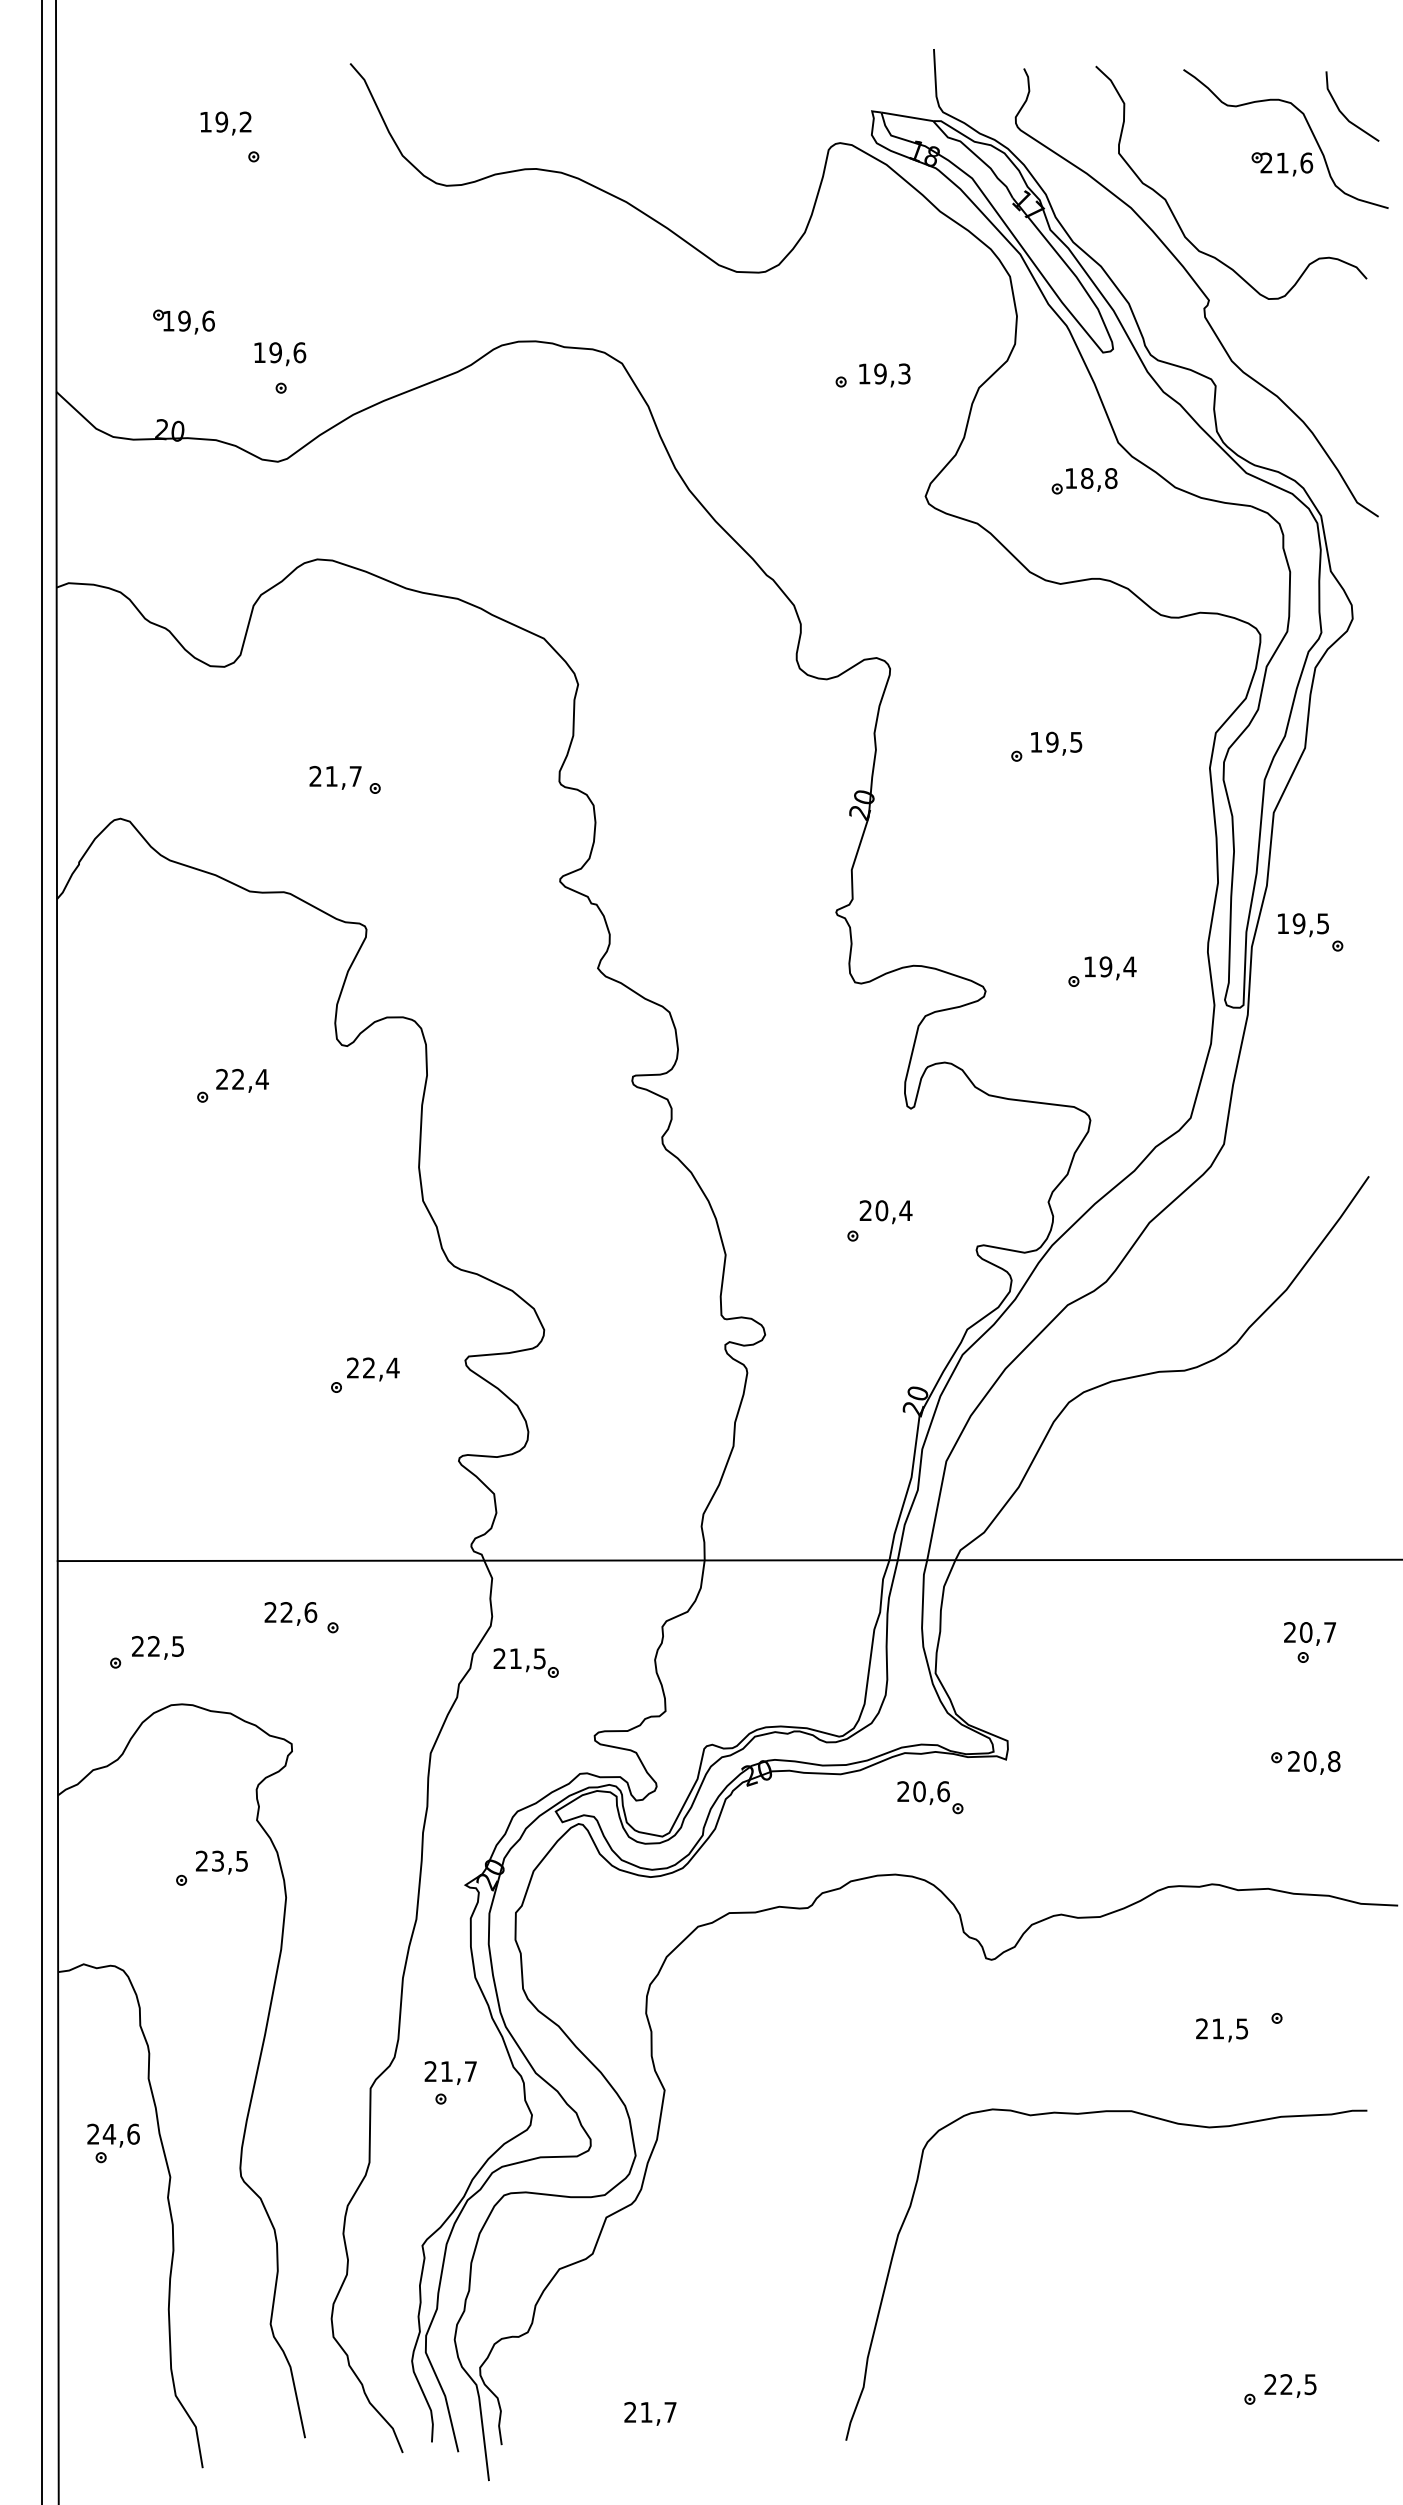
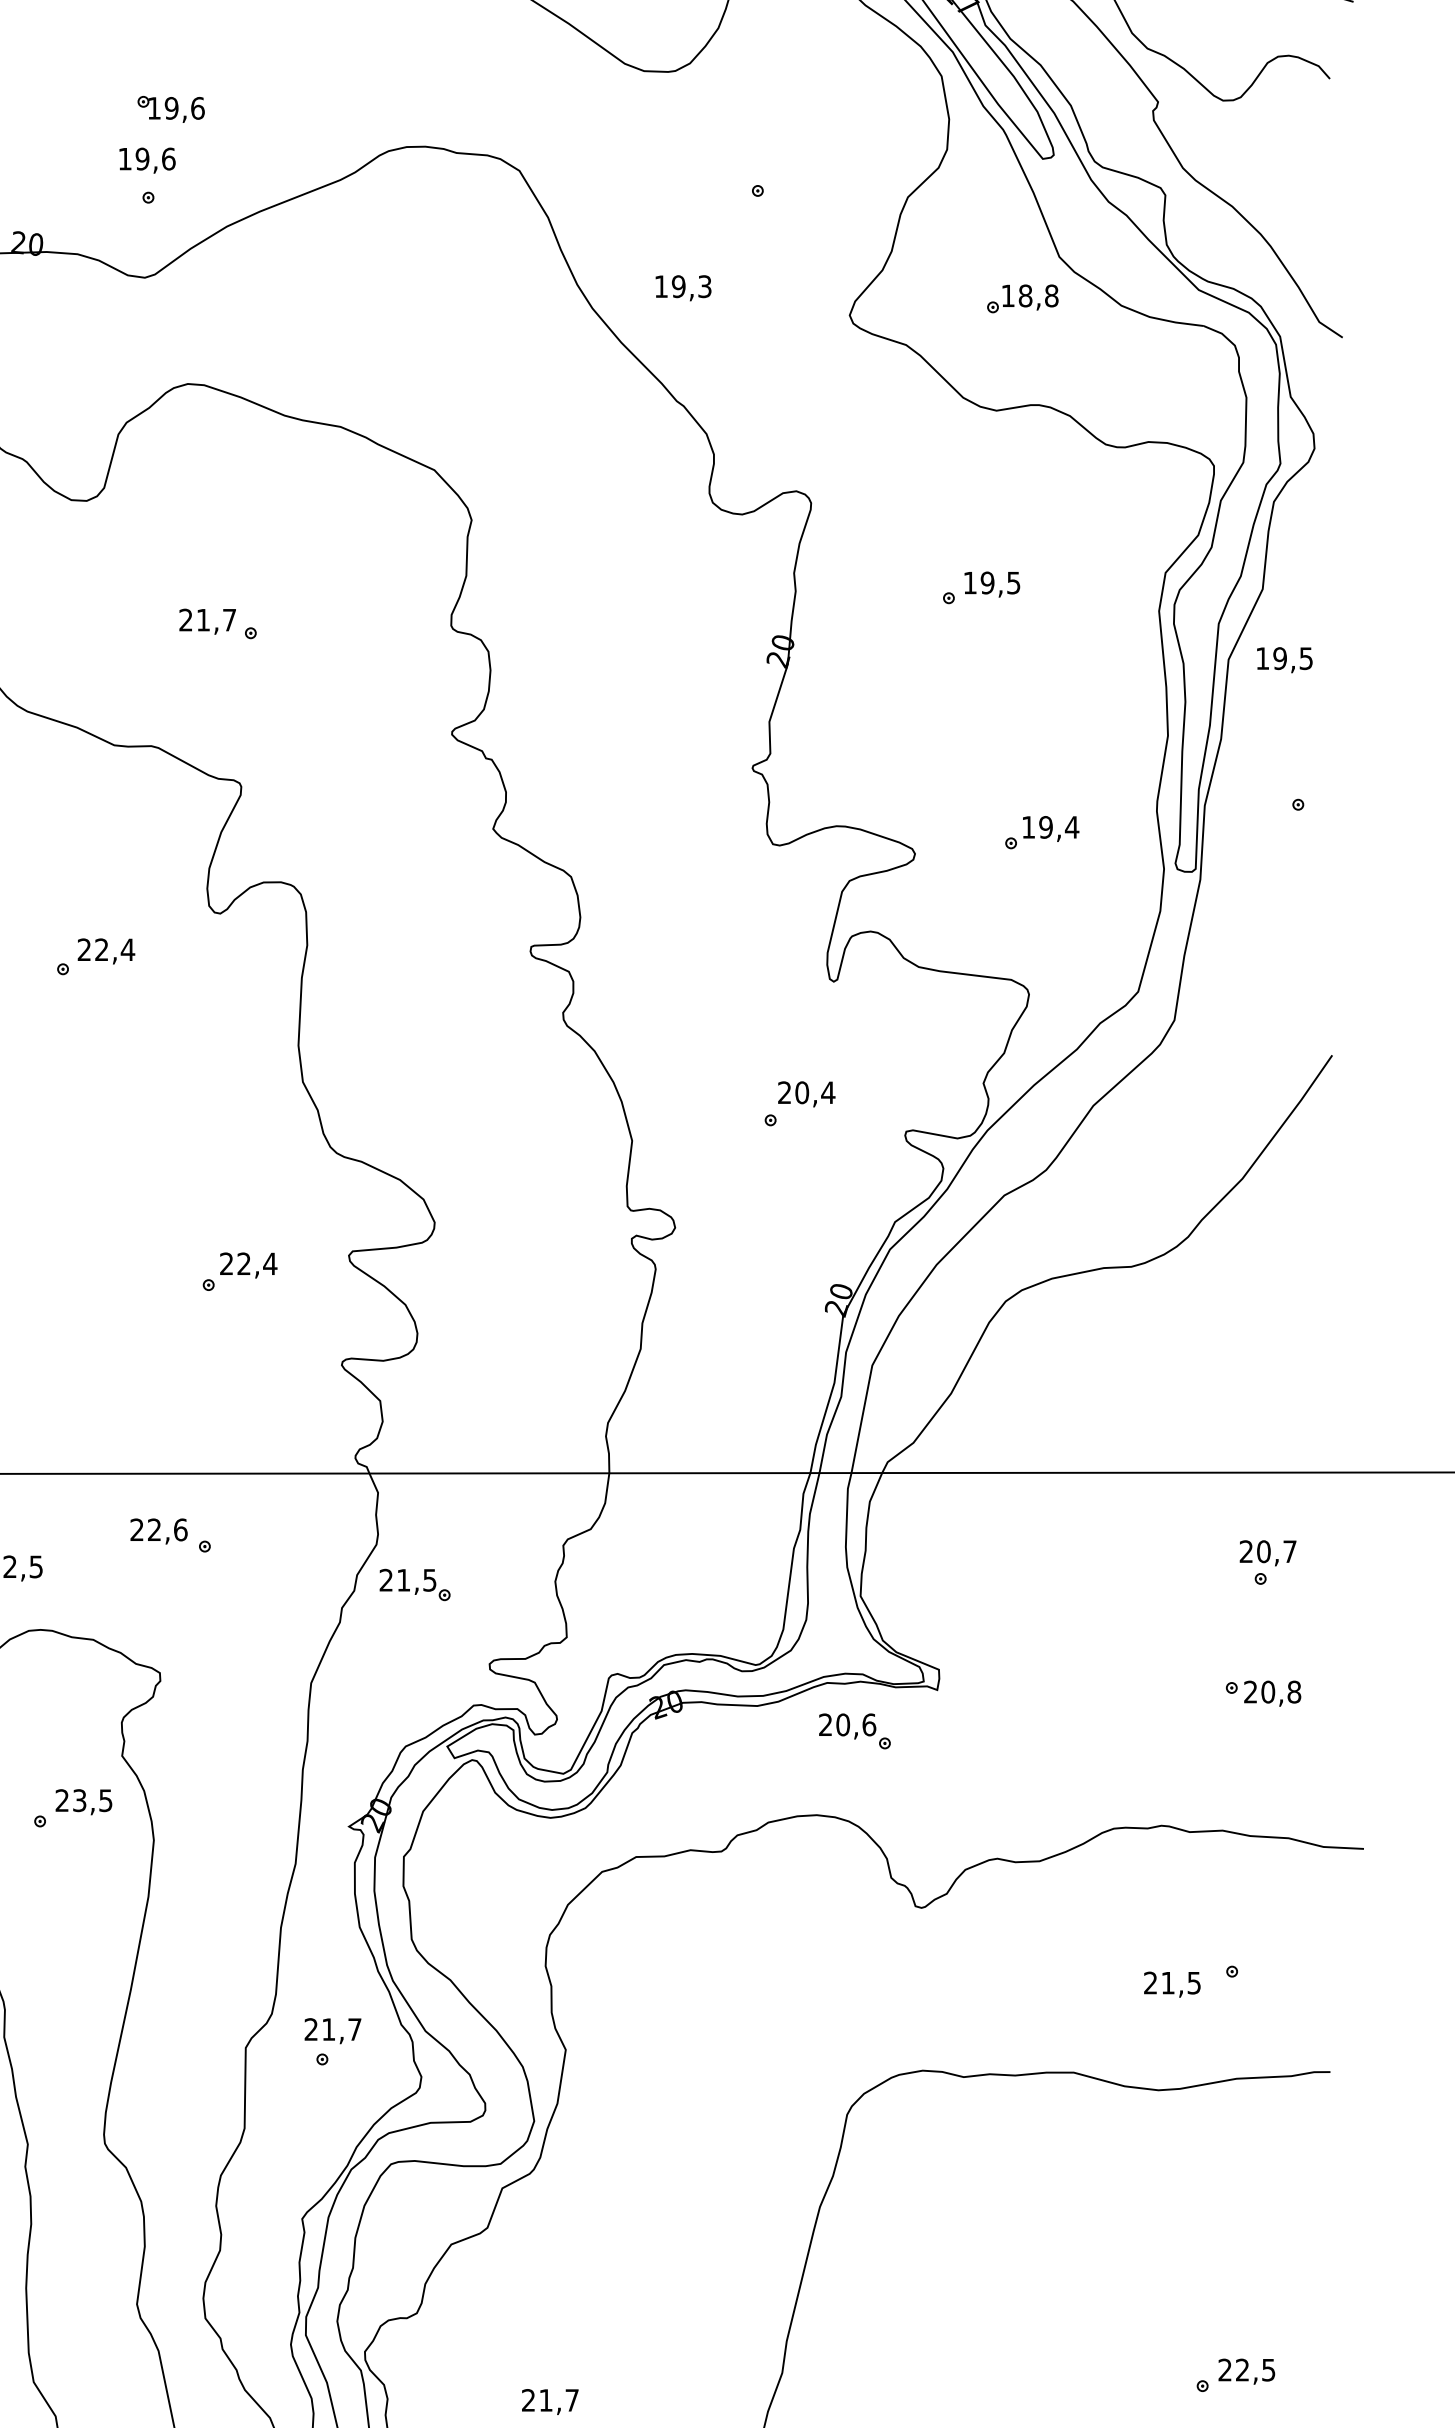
part: (183, 321) -> (170, 108), moved
text: (884, 375) -> (683, 288), moved
text: (1303, 925) -> (1284, 660), moved

